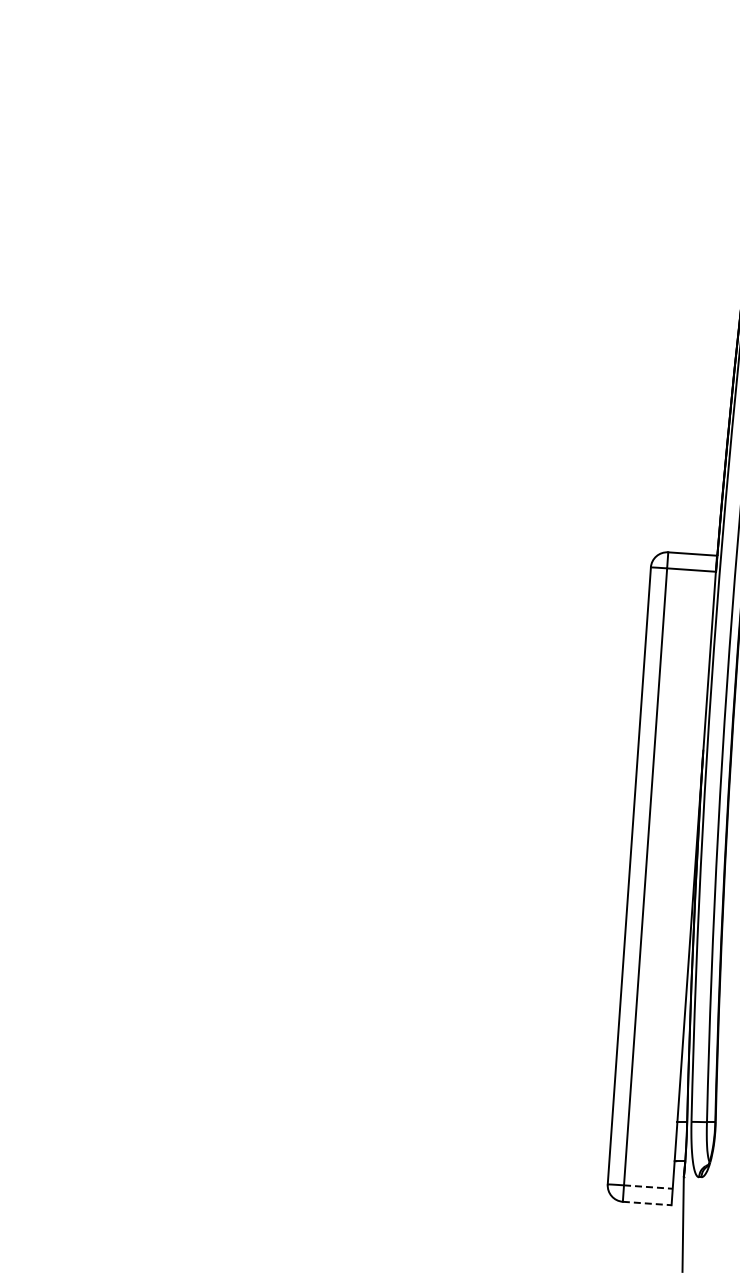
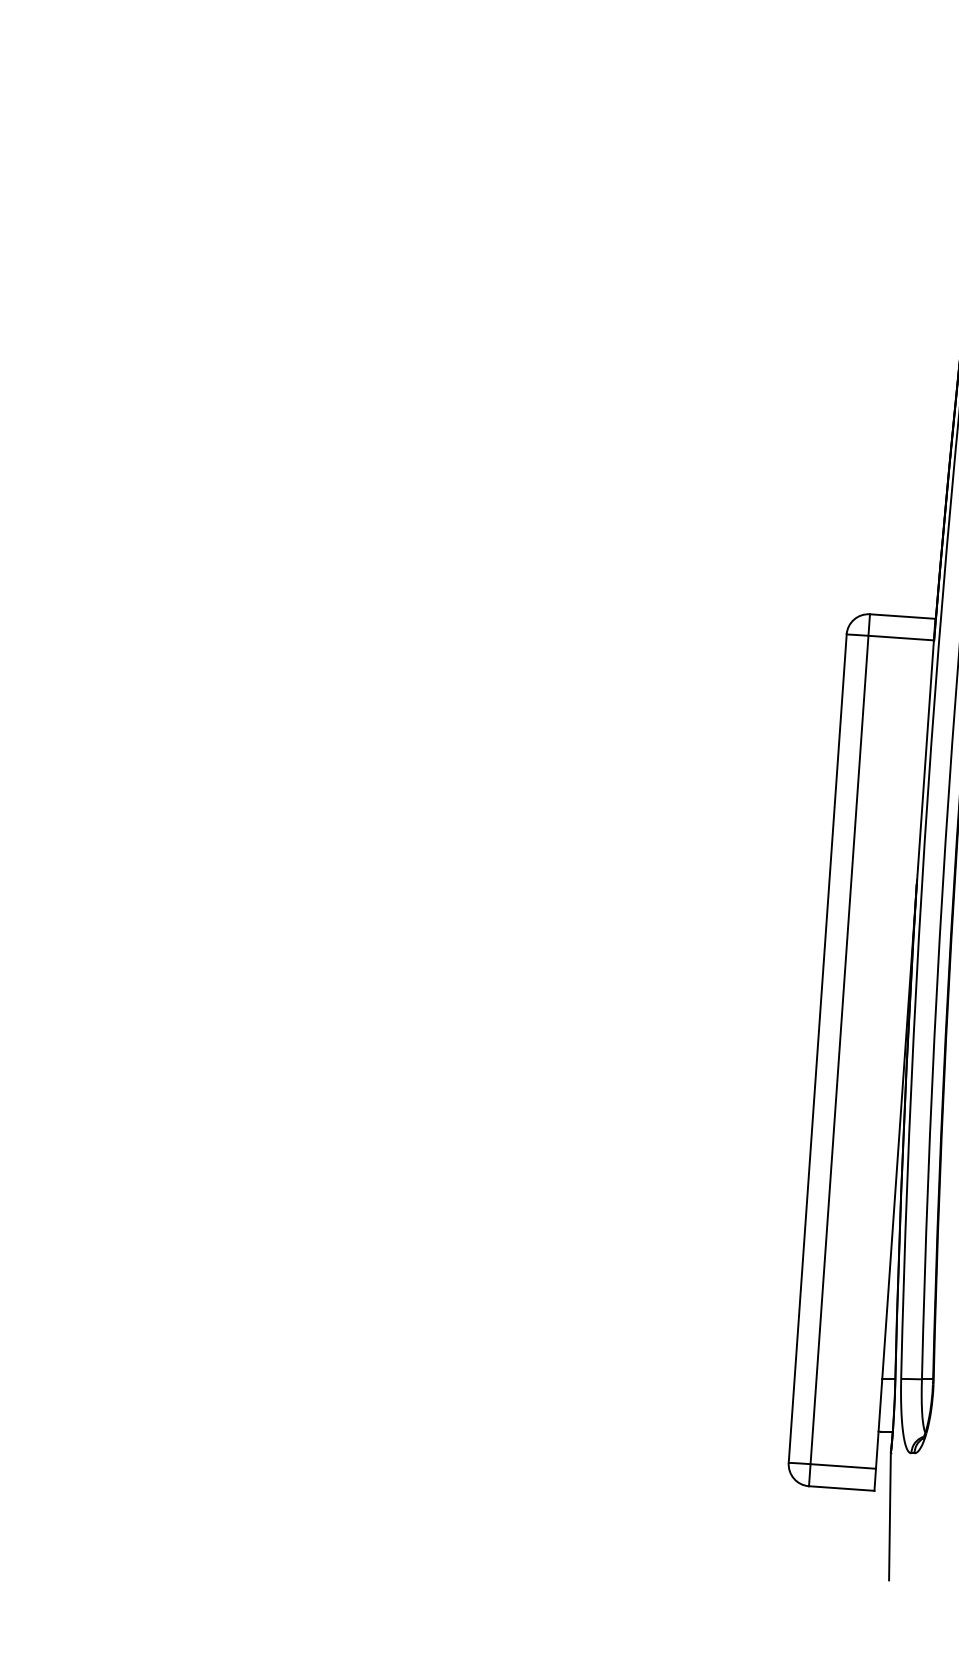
line: (648, 1187) -> (843, 1467), dashed -> solid
line: (647, 1203) -> (842, 1488), dashed -> solid

